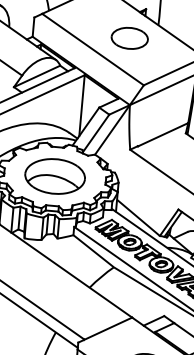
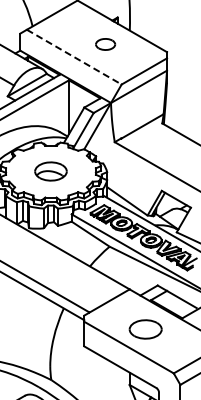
part: (129, 38) -> (105, 44), size x0.6
line: (93, 49) -> (74, 57), solid -> dashed
part: (54, 176) -> (50, 171), size x0.6

